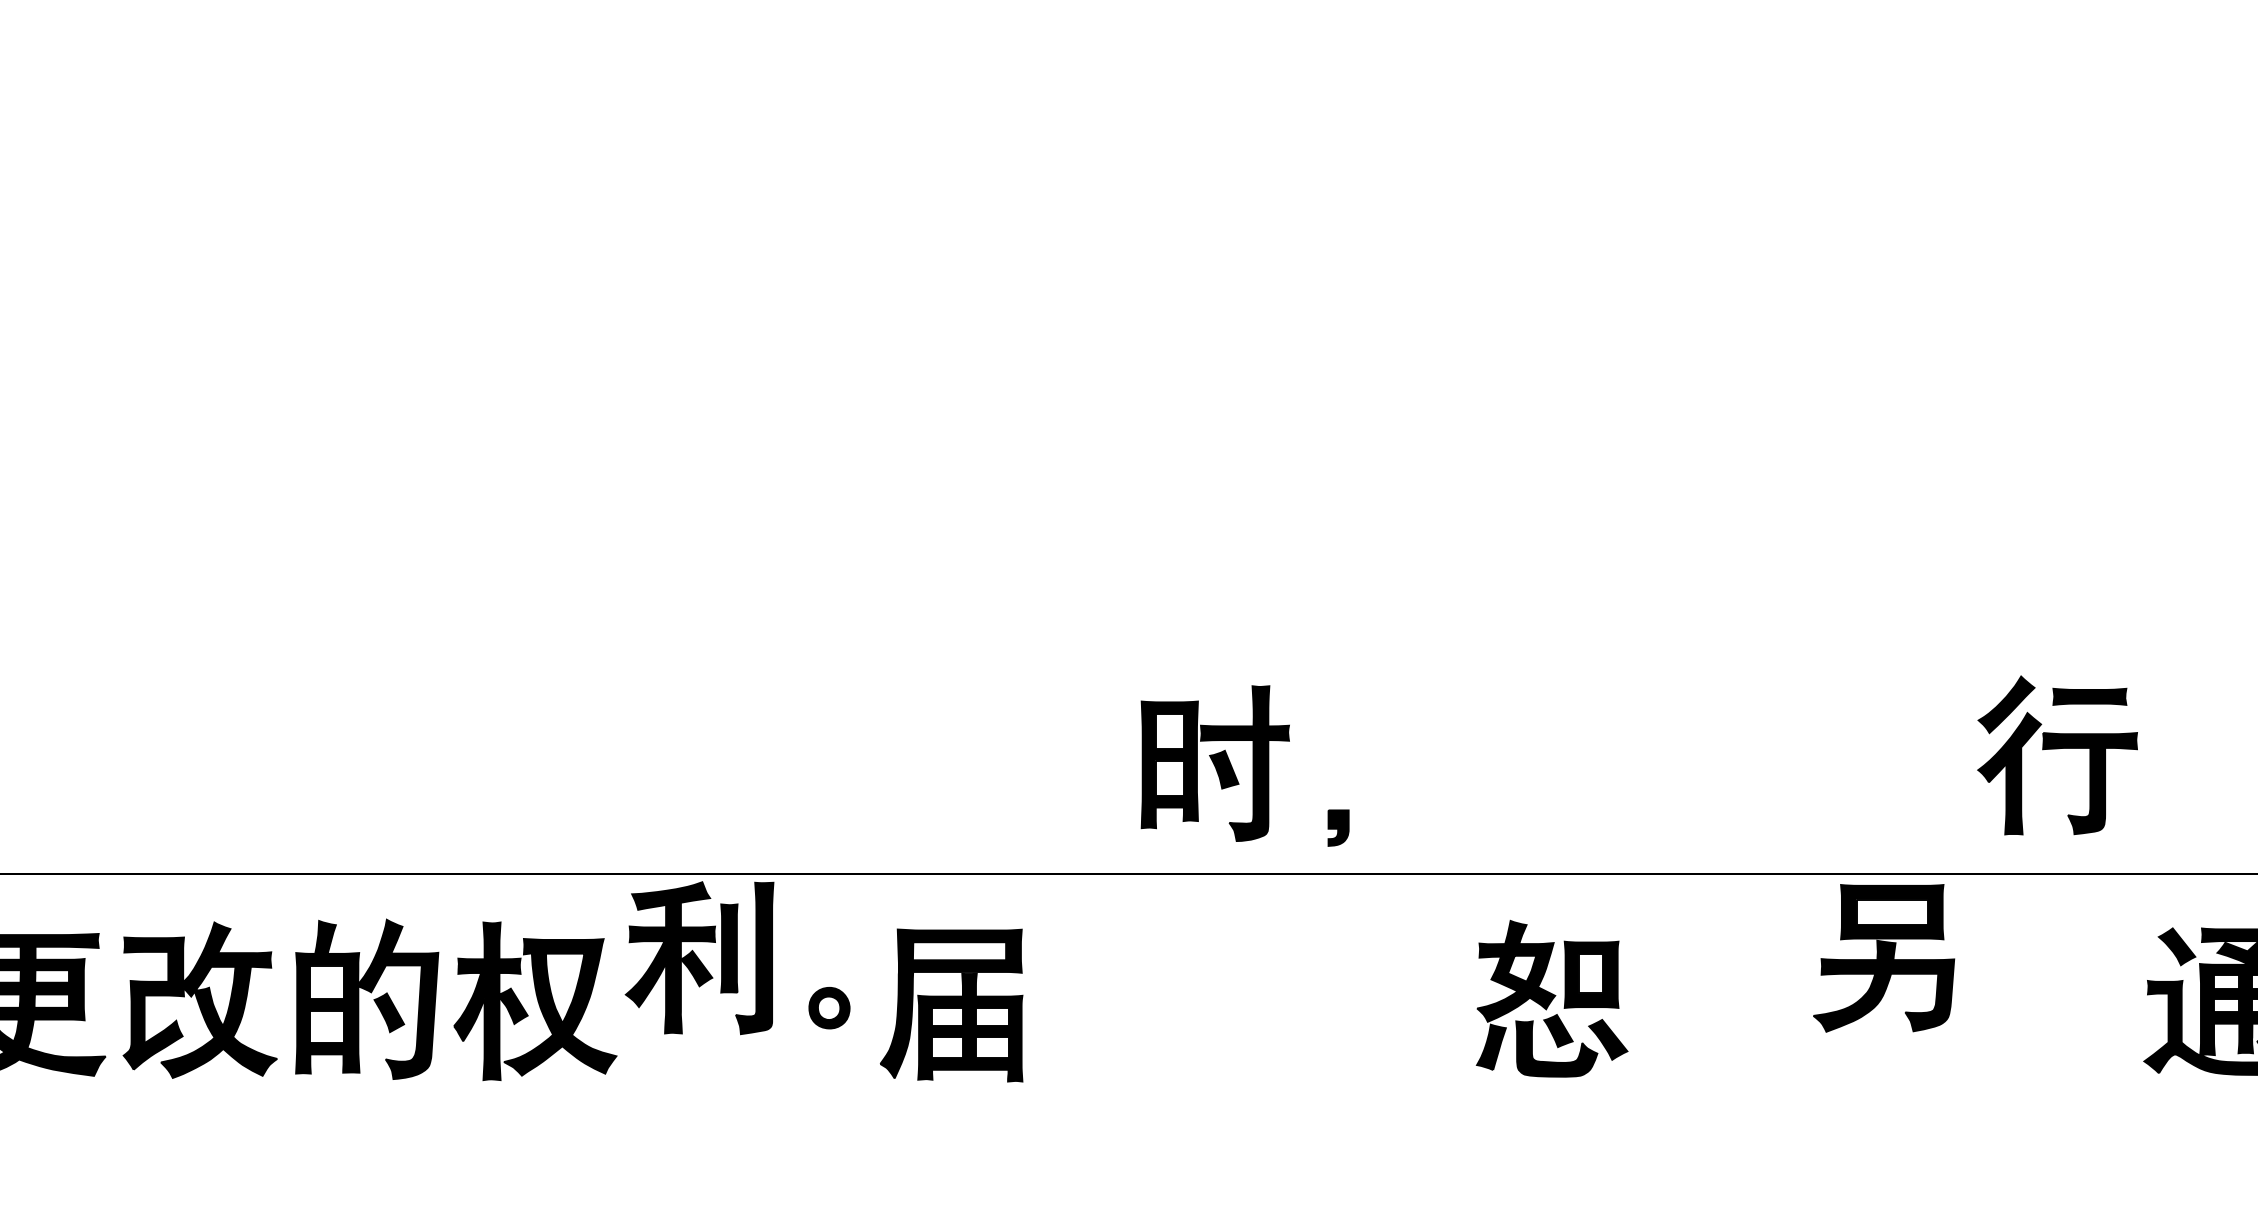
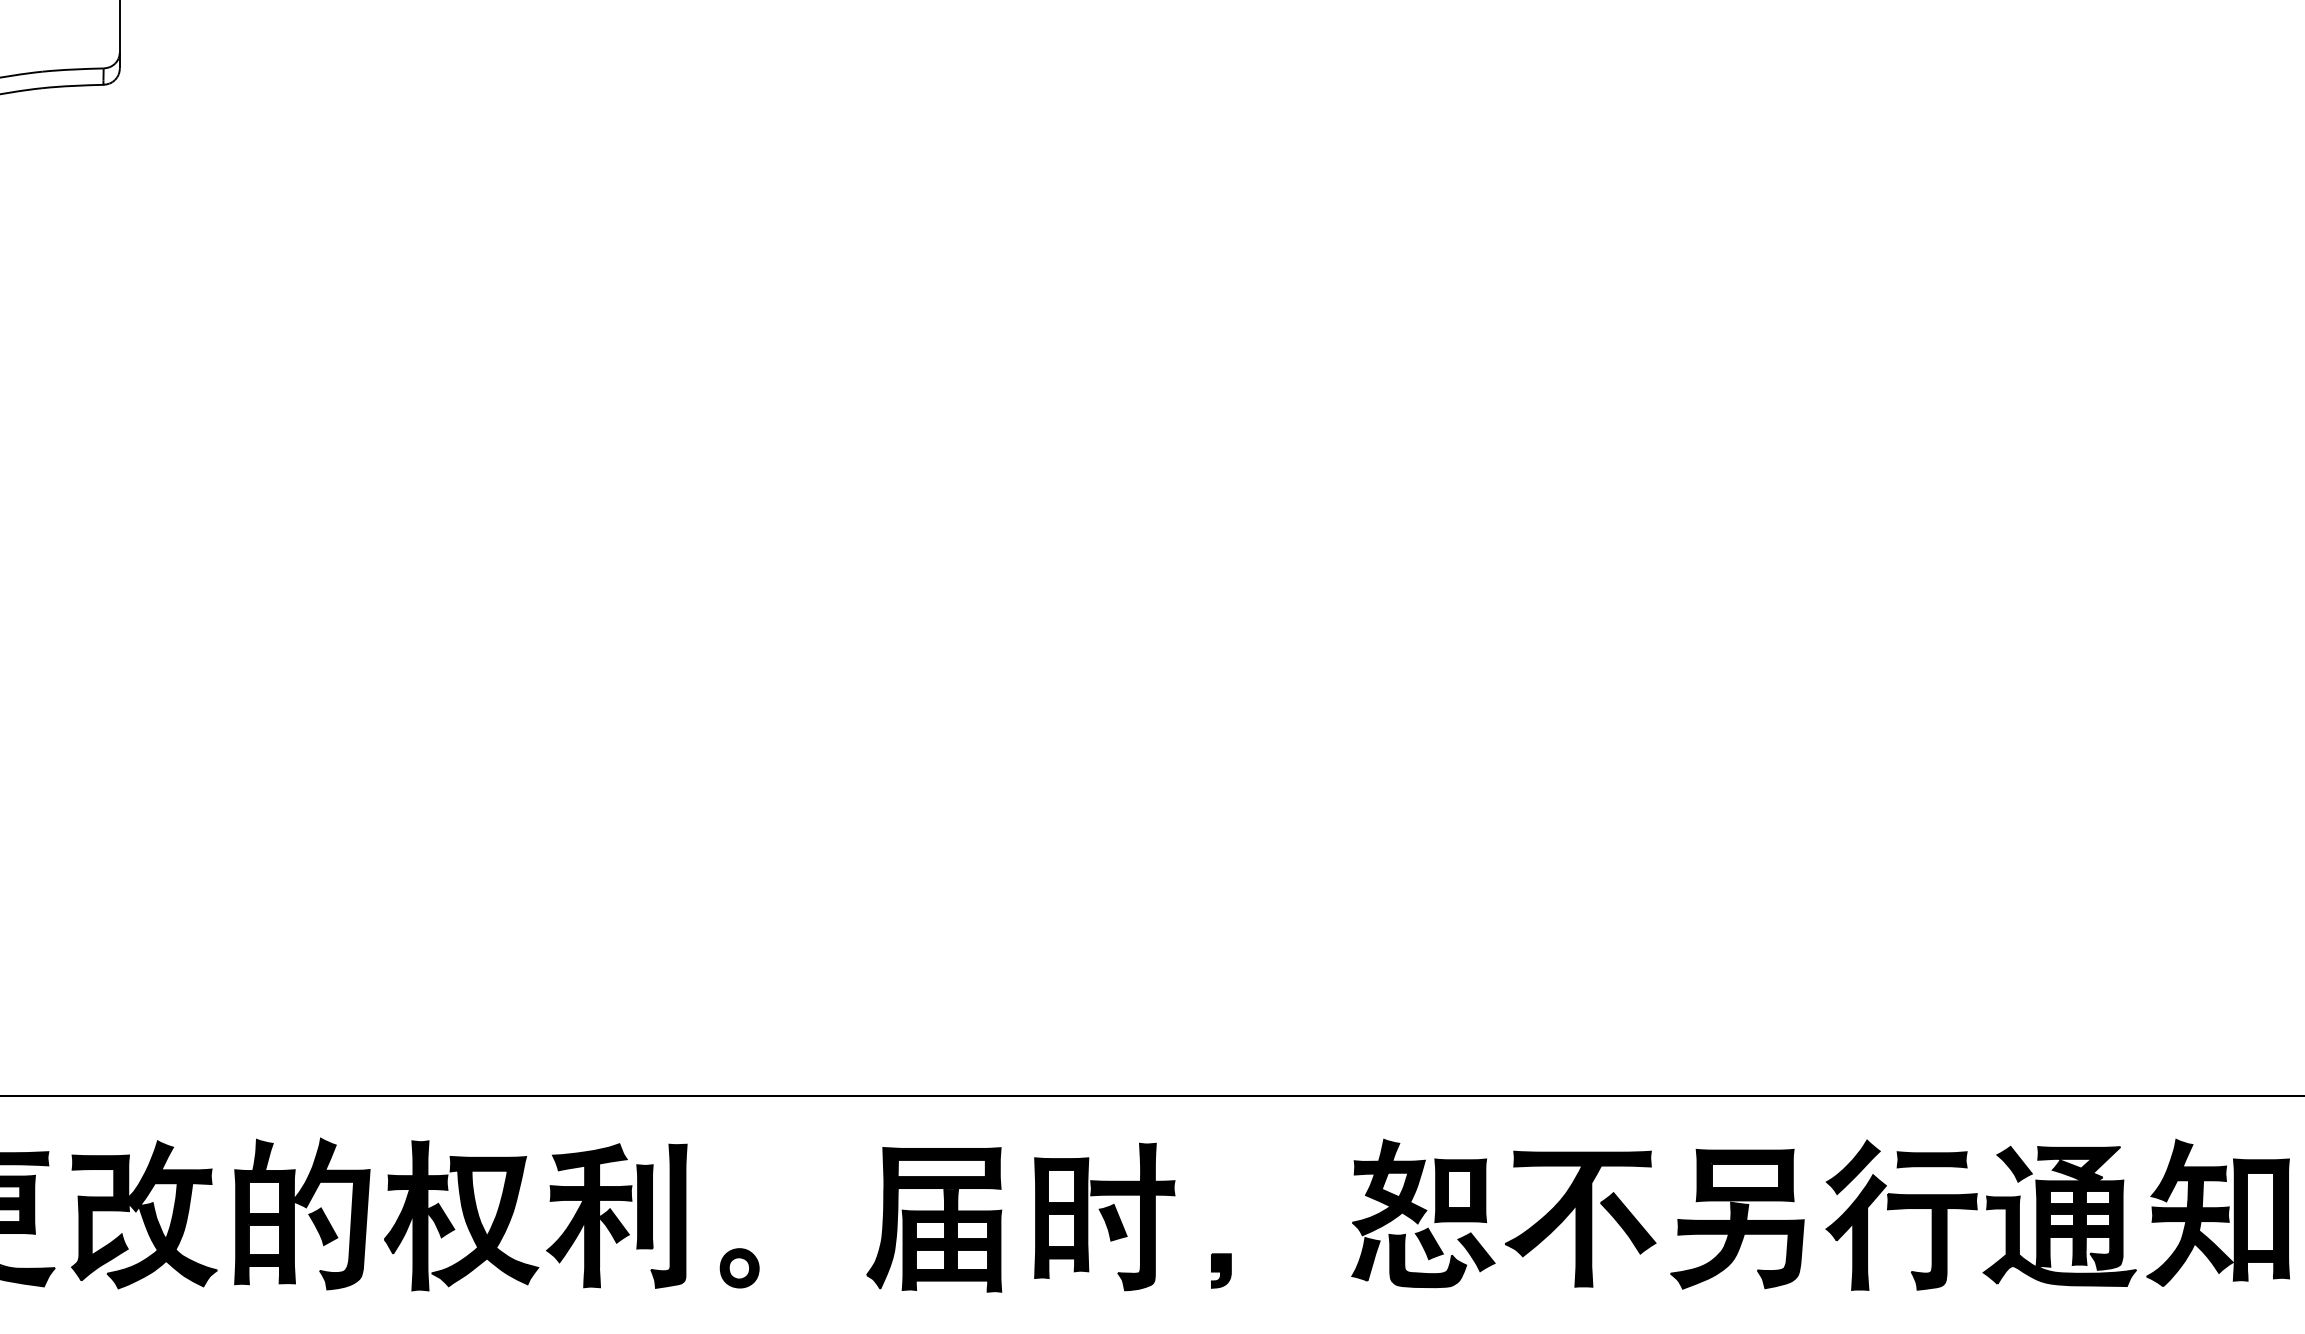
part: (2057, 754) -> (1901, 1214), moved
part: (1215, 763) -> (1104, 1216), moved
part: (1338, 827) -> (1221, 1270), moved
part: (699, 957) -> (616, 1215), moved
part: (1884, 957) -> (1737, 1218), moved
part: (1718, 1004) -> (1580, 1218), added
part: (951, 1005) -> (934, 1219), moved
part: (829, 1008) -> (739, 1268), moved

